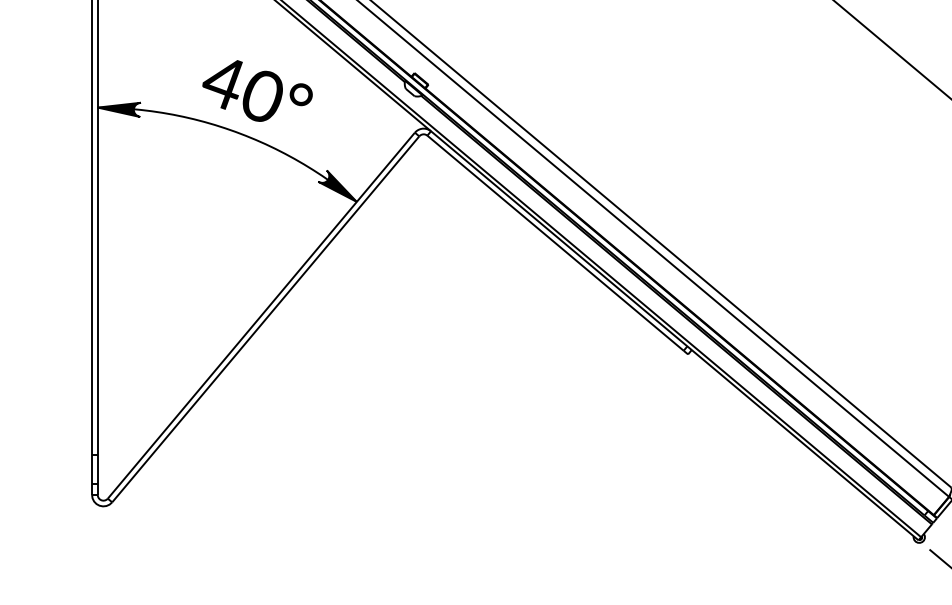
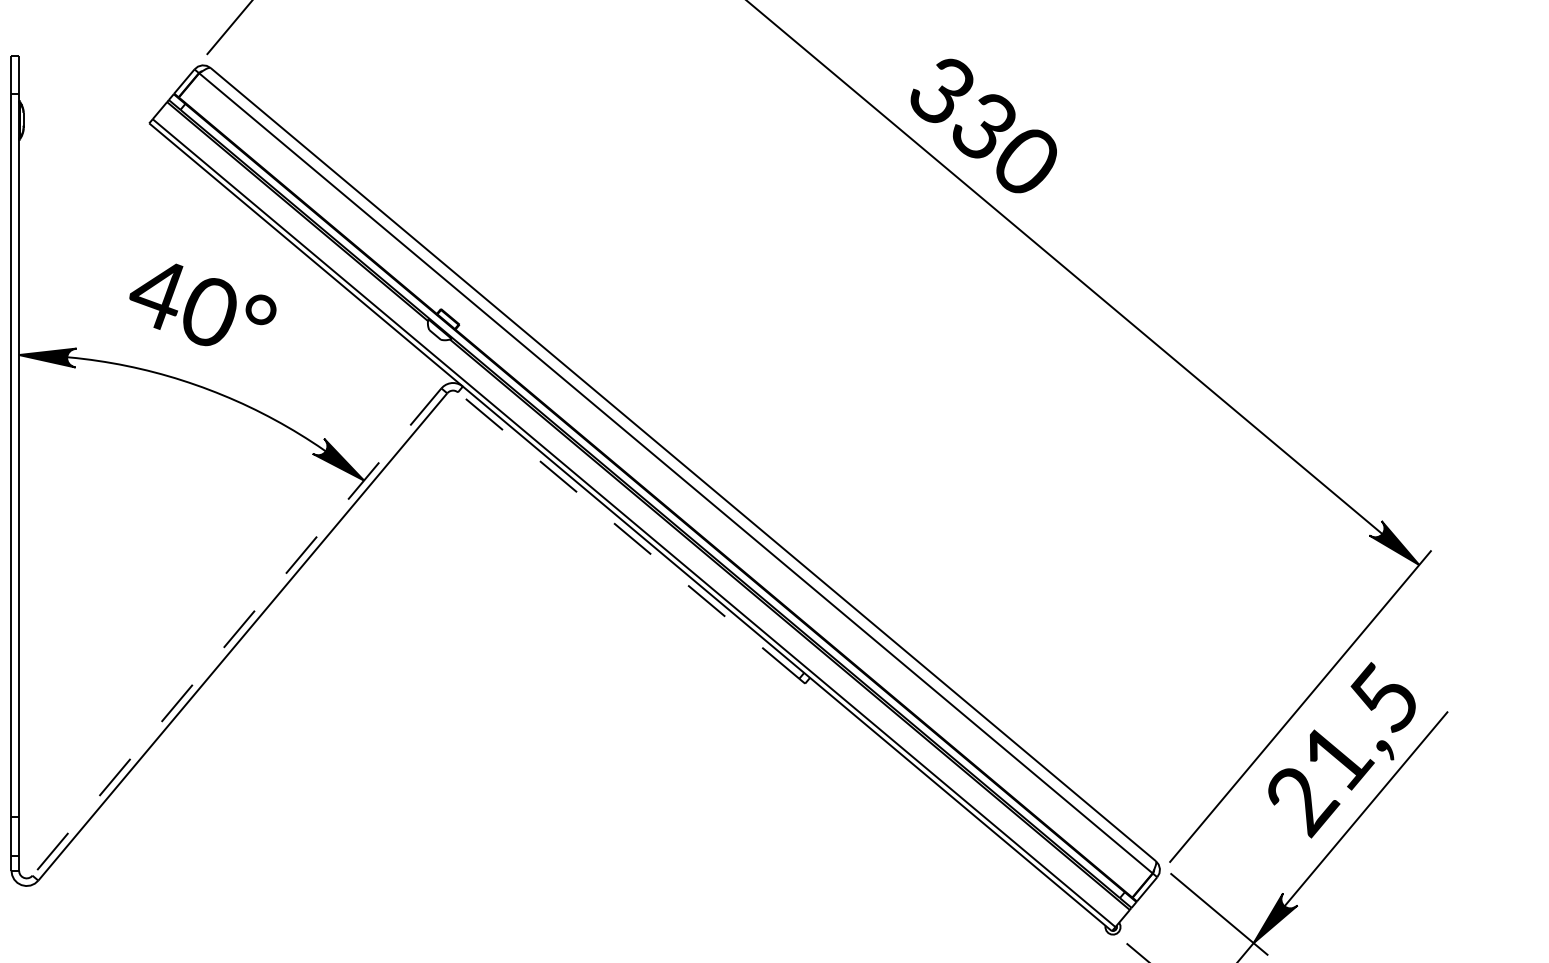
text: (257, 90) -> (202, 304), moved
line: (555, 243) -> (628, 535), solid -> dashed
line: (261, 316) -> (236, 632), solid -> dashed

